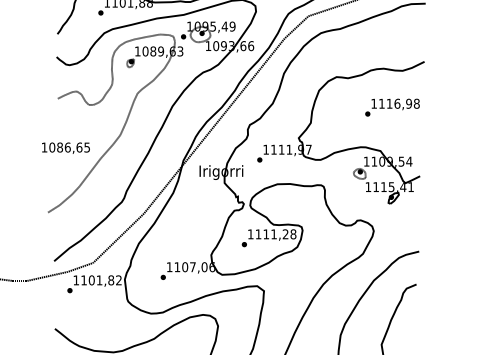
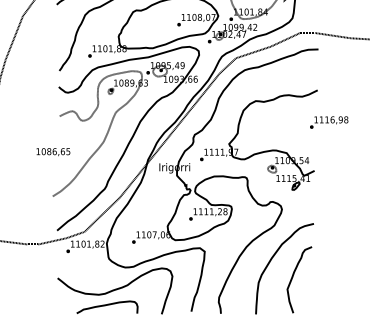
text: (392, 107) -> (329, 122), moved
text: (66, 148) -> (53, 152), moved

